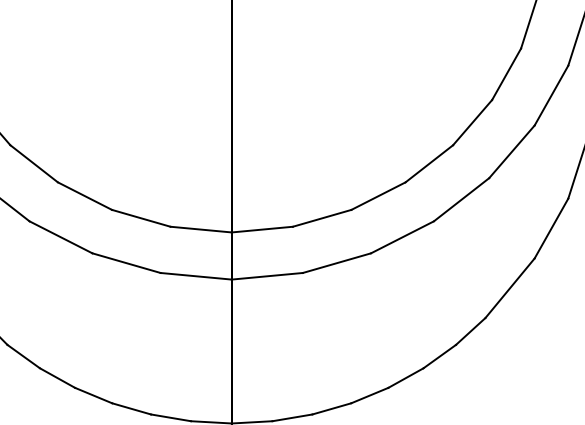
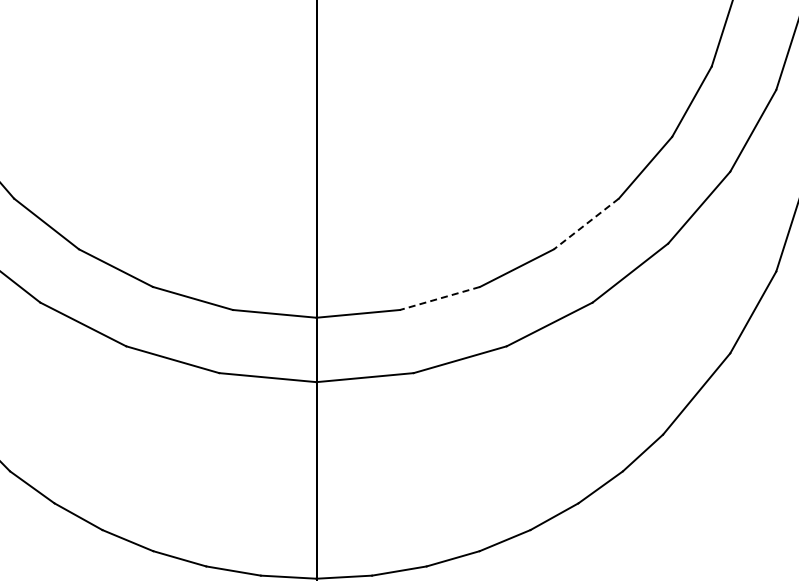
line: (429, 164) -> (586, 224), solid -> dashed
line: (322, 218) -> (440, 298), solid -> dashed

